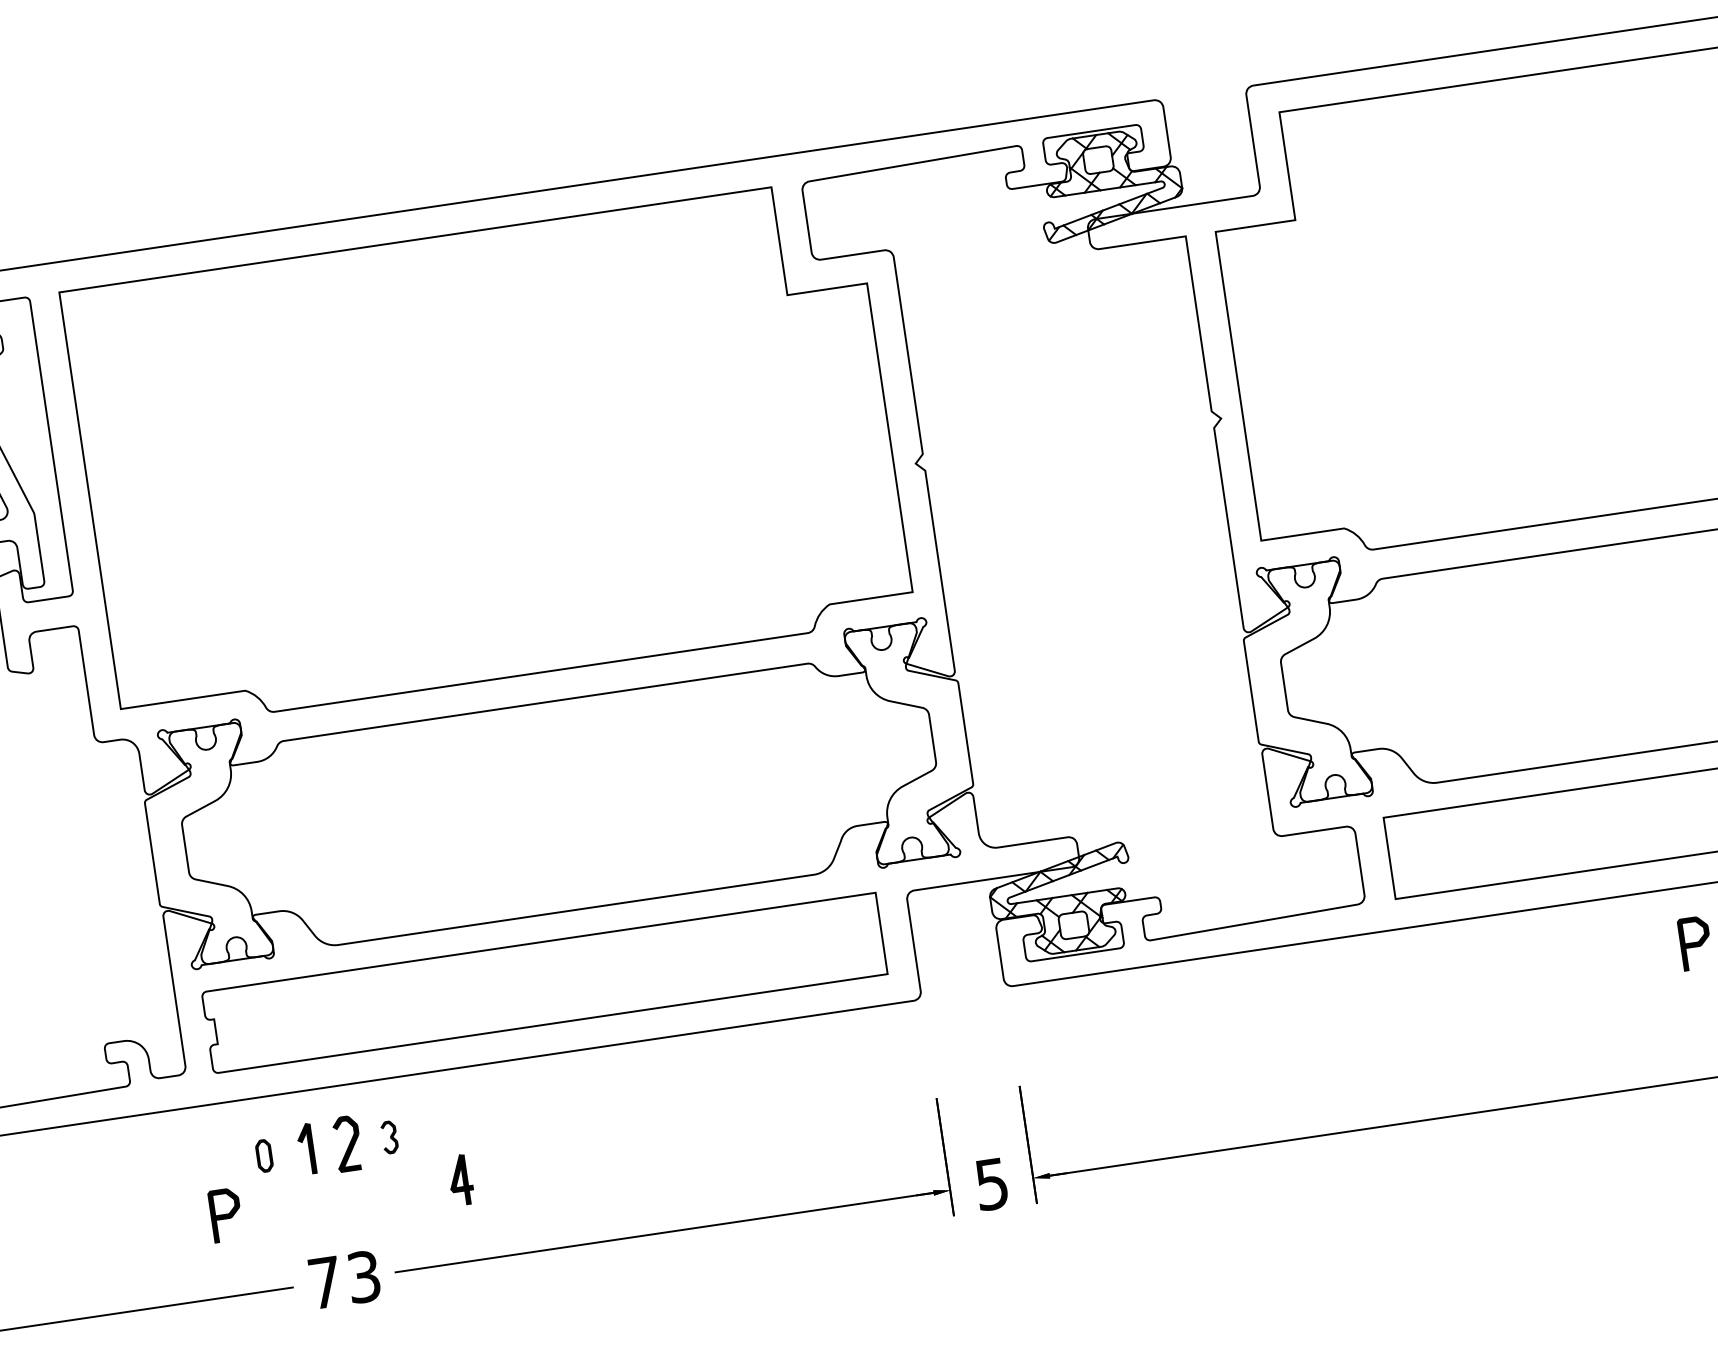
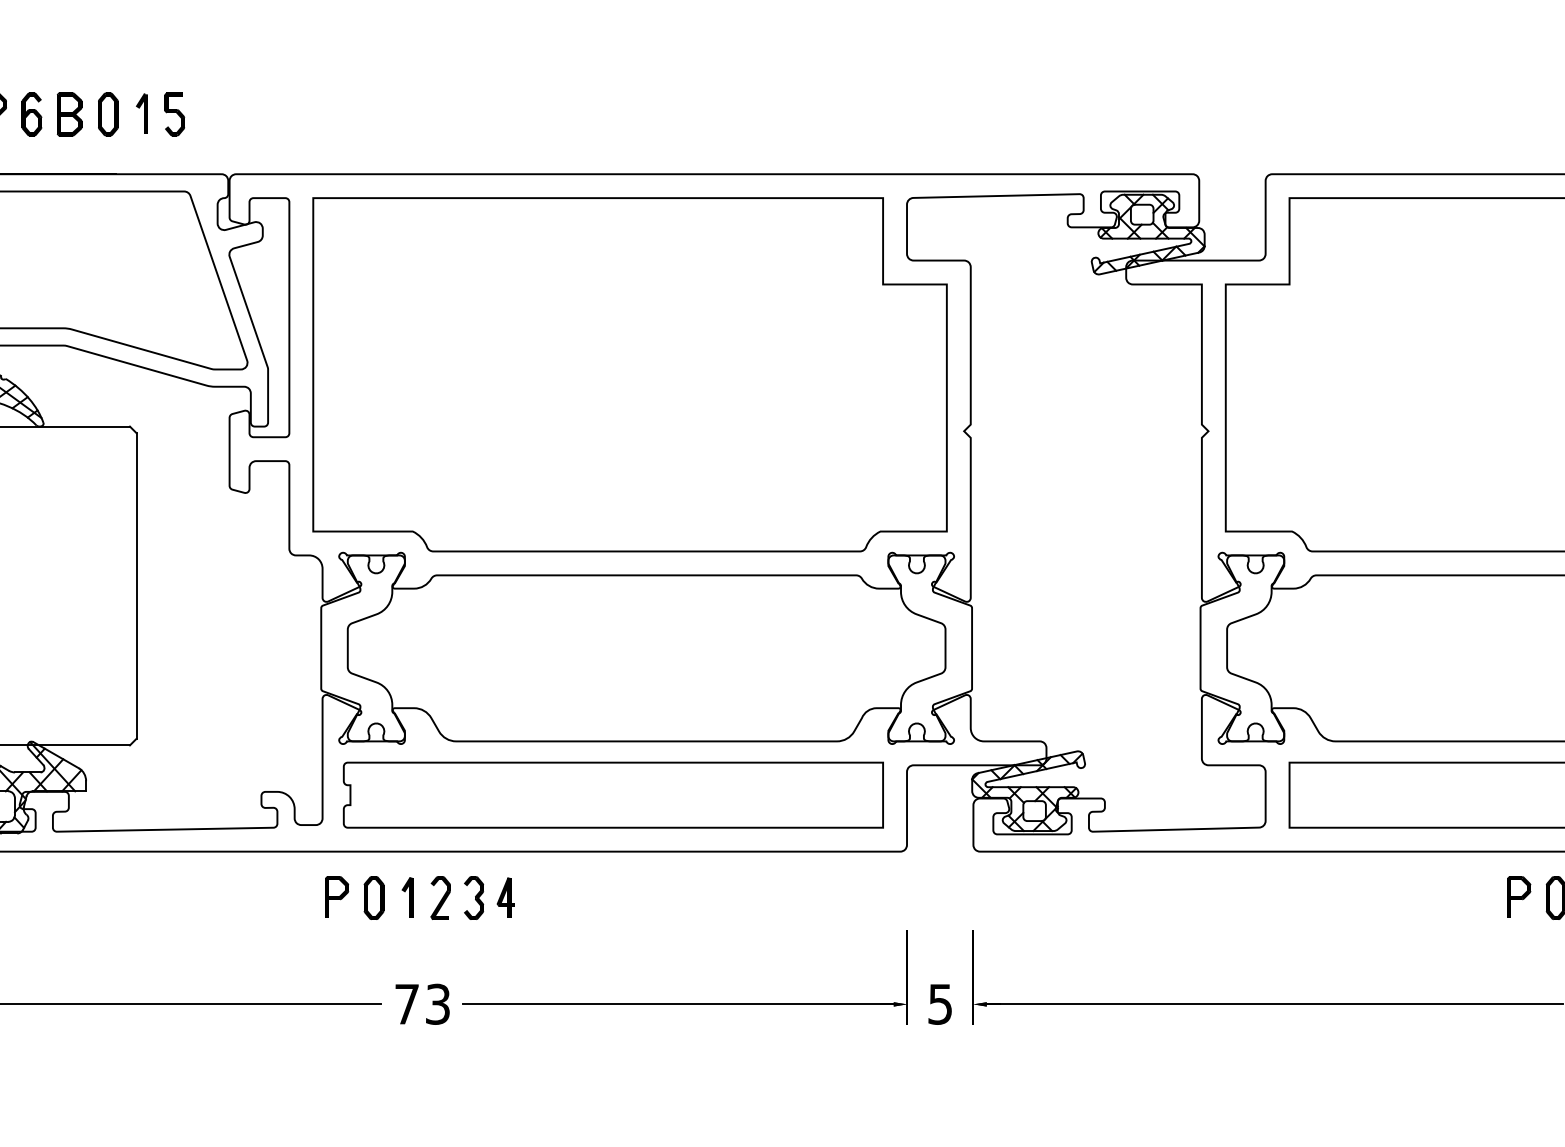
part: (389, 1136) -> (474, 897), size x1.67
part: (263, 1155) -> (373, 897), size x1.67
part: (460, 1179) -> (505, 897), moved
part: (226, 1214) -> (337, 896), moved

